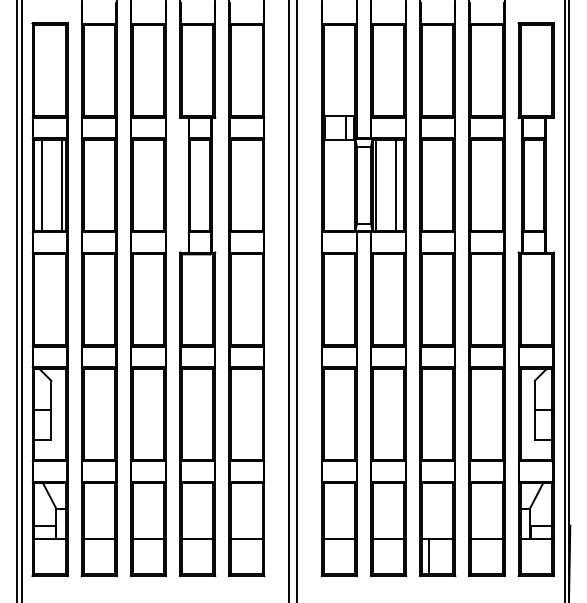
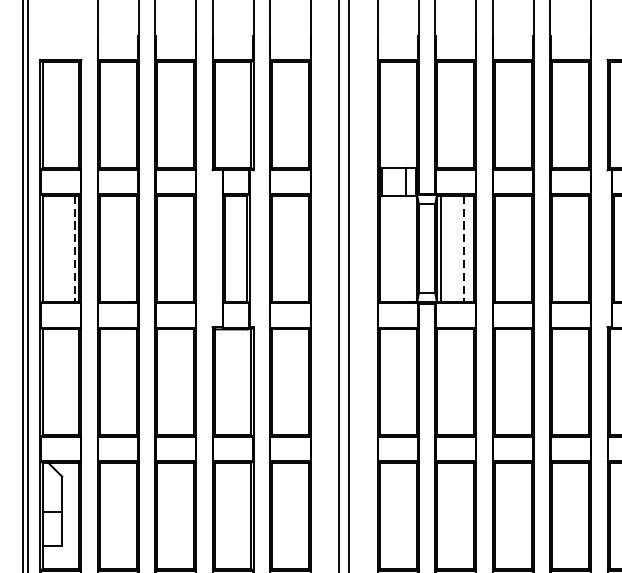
line: (42, 184) -> (52, 247), removed
line: (61, 185) -> (74, 249), solid -> dashed
line: (395, 185) -> (463, 249), solid -> dashed

